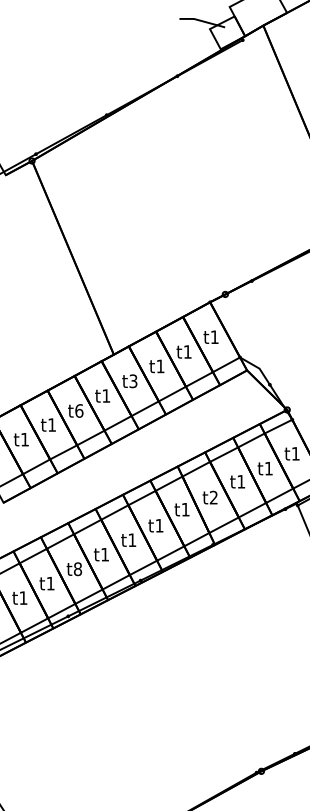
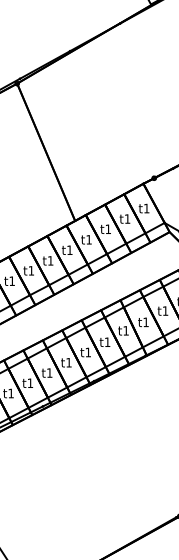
text: (133, 381) -> (89, 239), t3 -> t1
text: (79, 410) -> (50, 260), t6 -> t1
text: (213, 497) -> (145, 322), t2 -> t1
text: (77, 569) -> (49, 373), t8 -> t1

